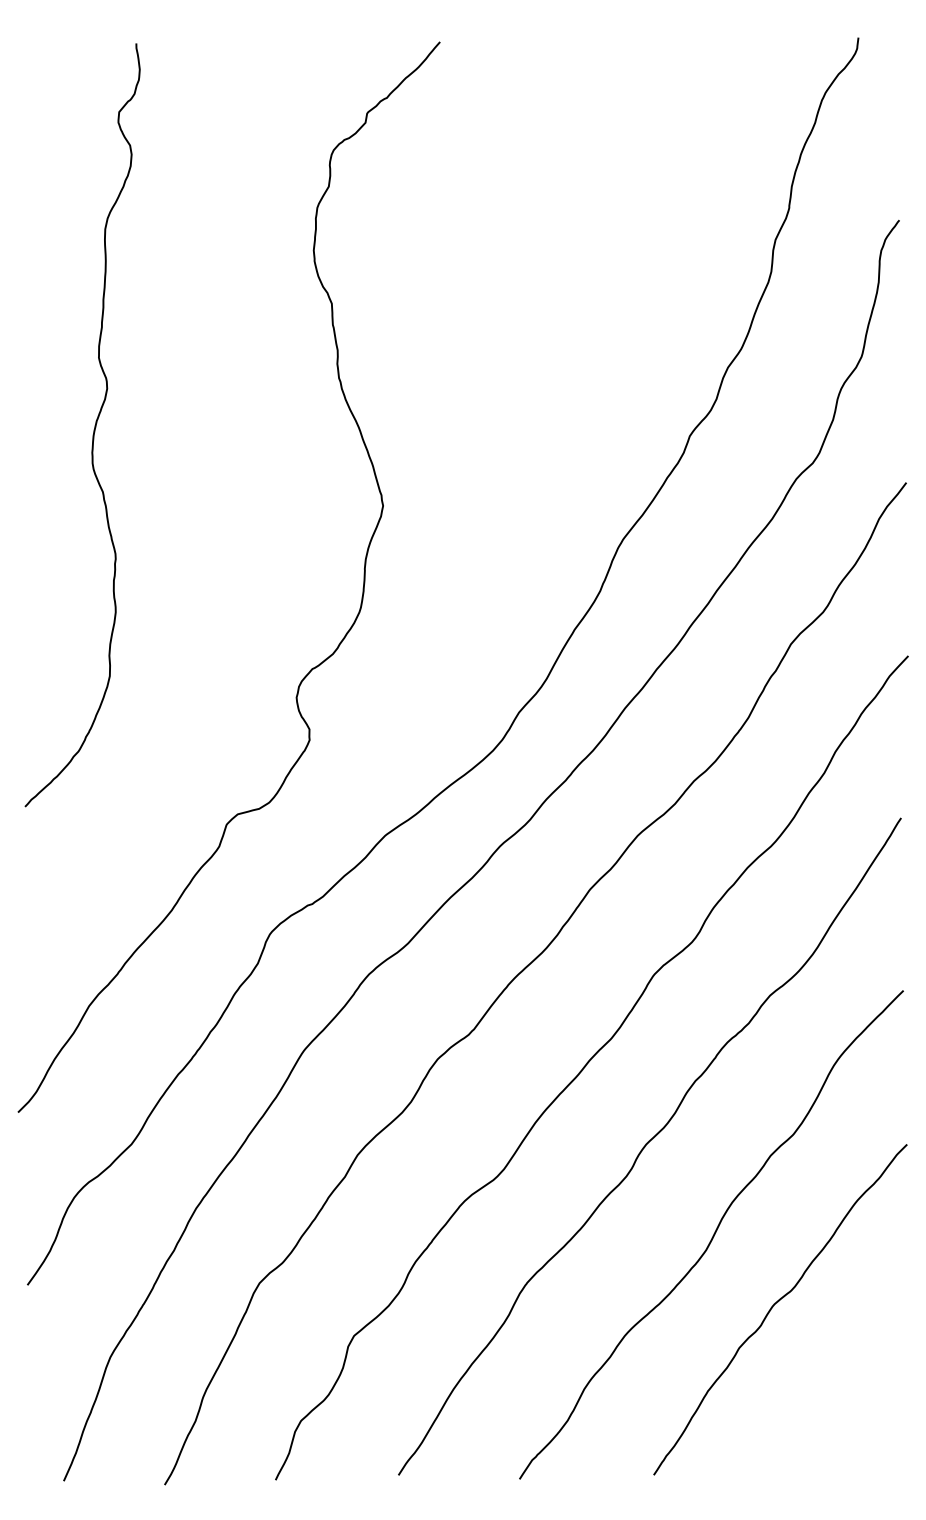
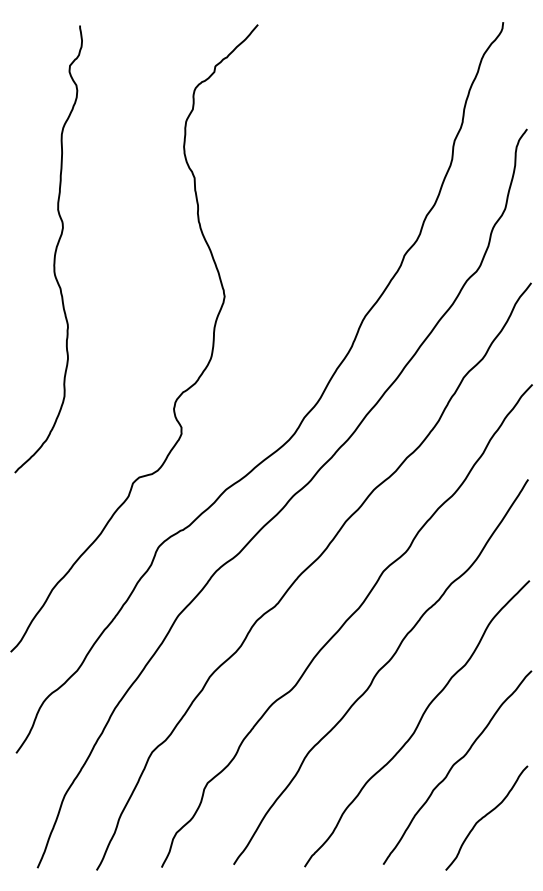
curve: (829, 1393) -> (486, 816), added

